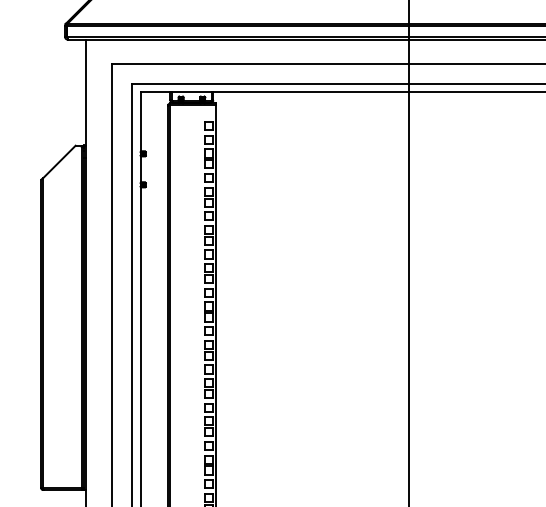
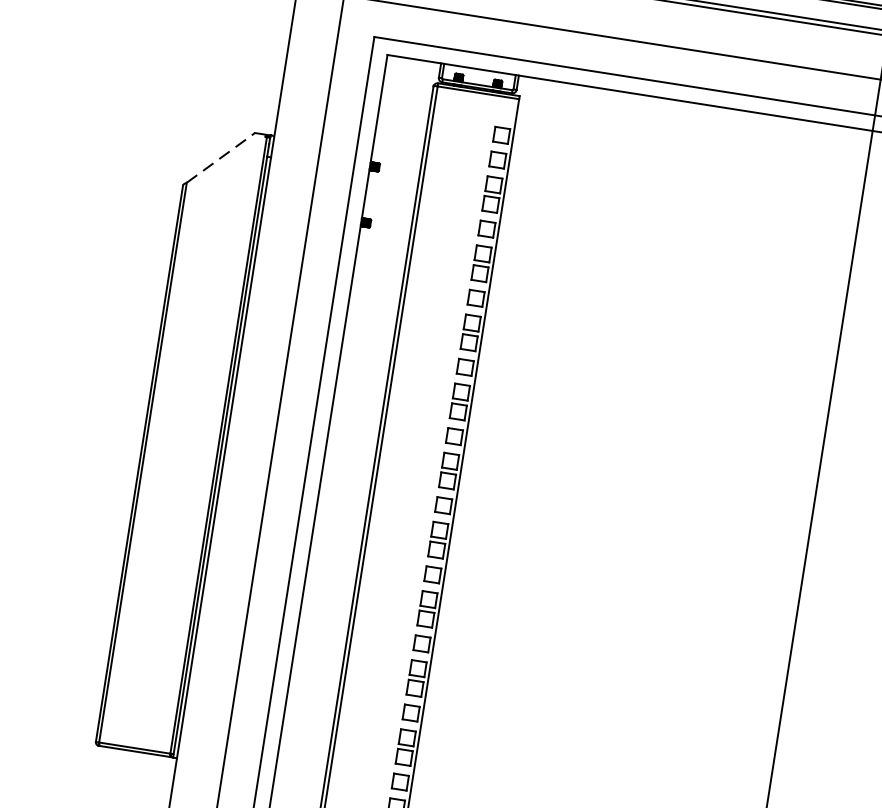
line: (59, 161) -> (221, 156), solid -> dashed

